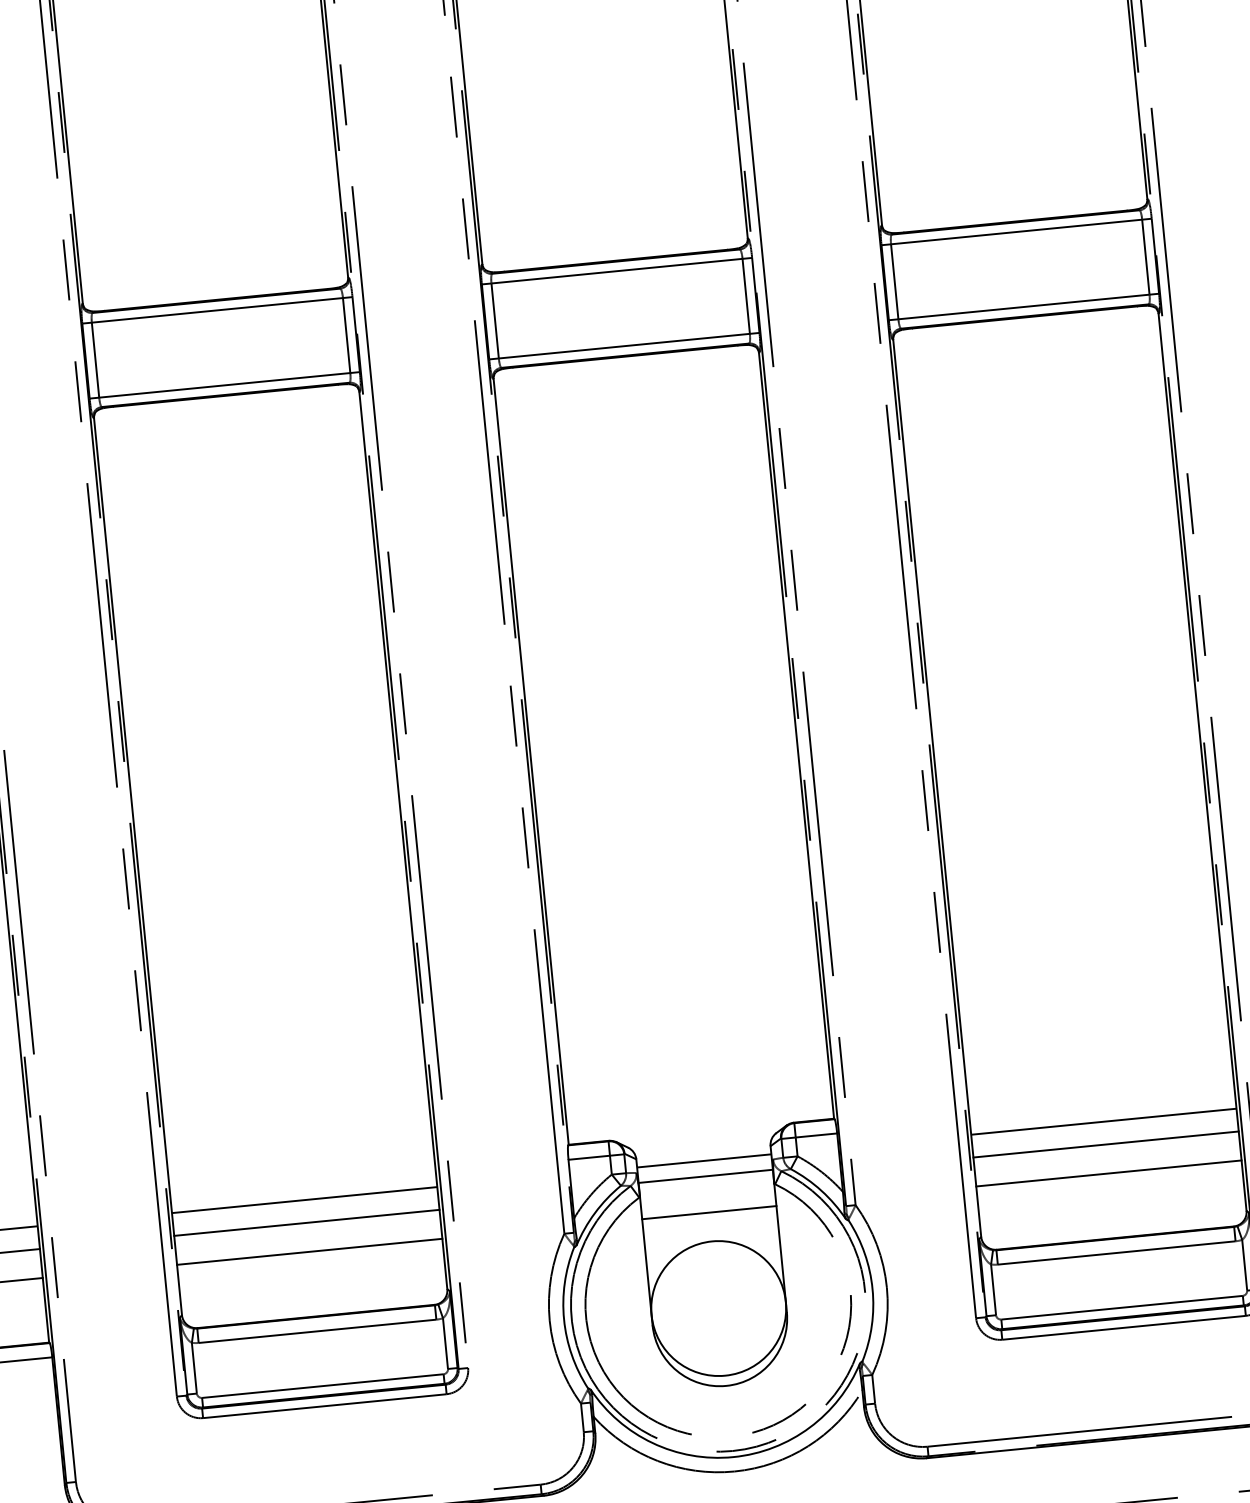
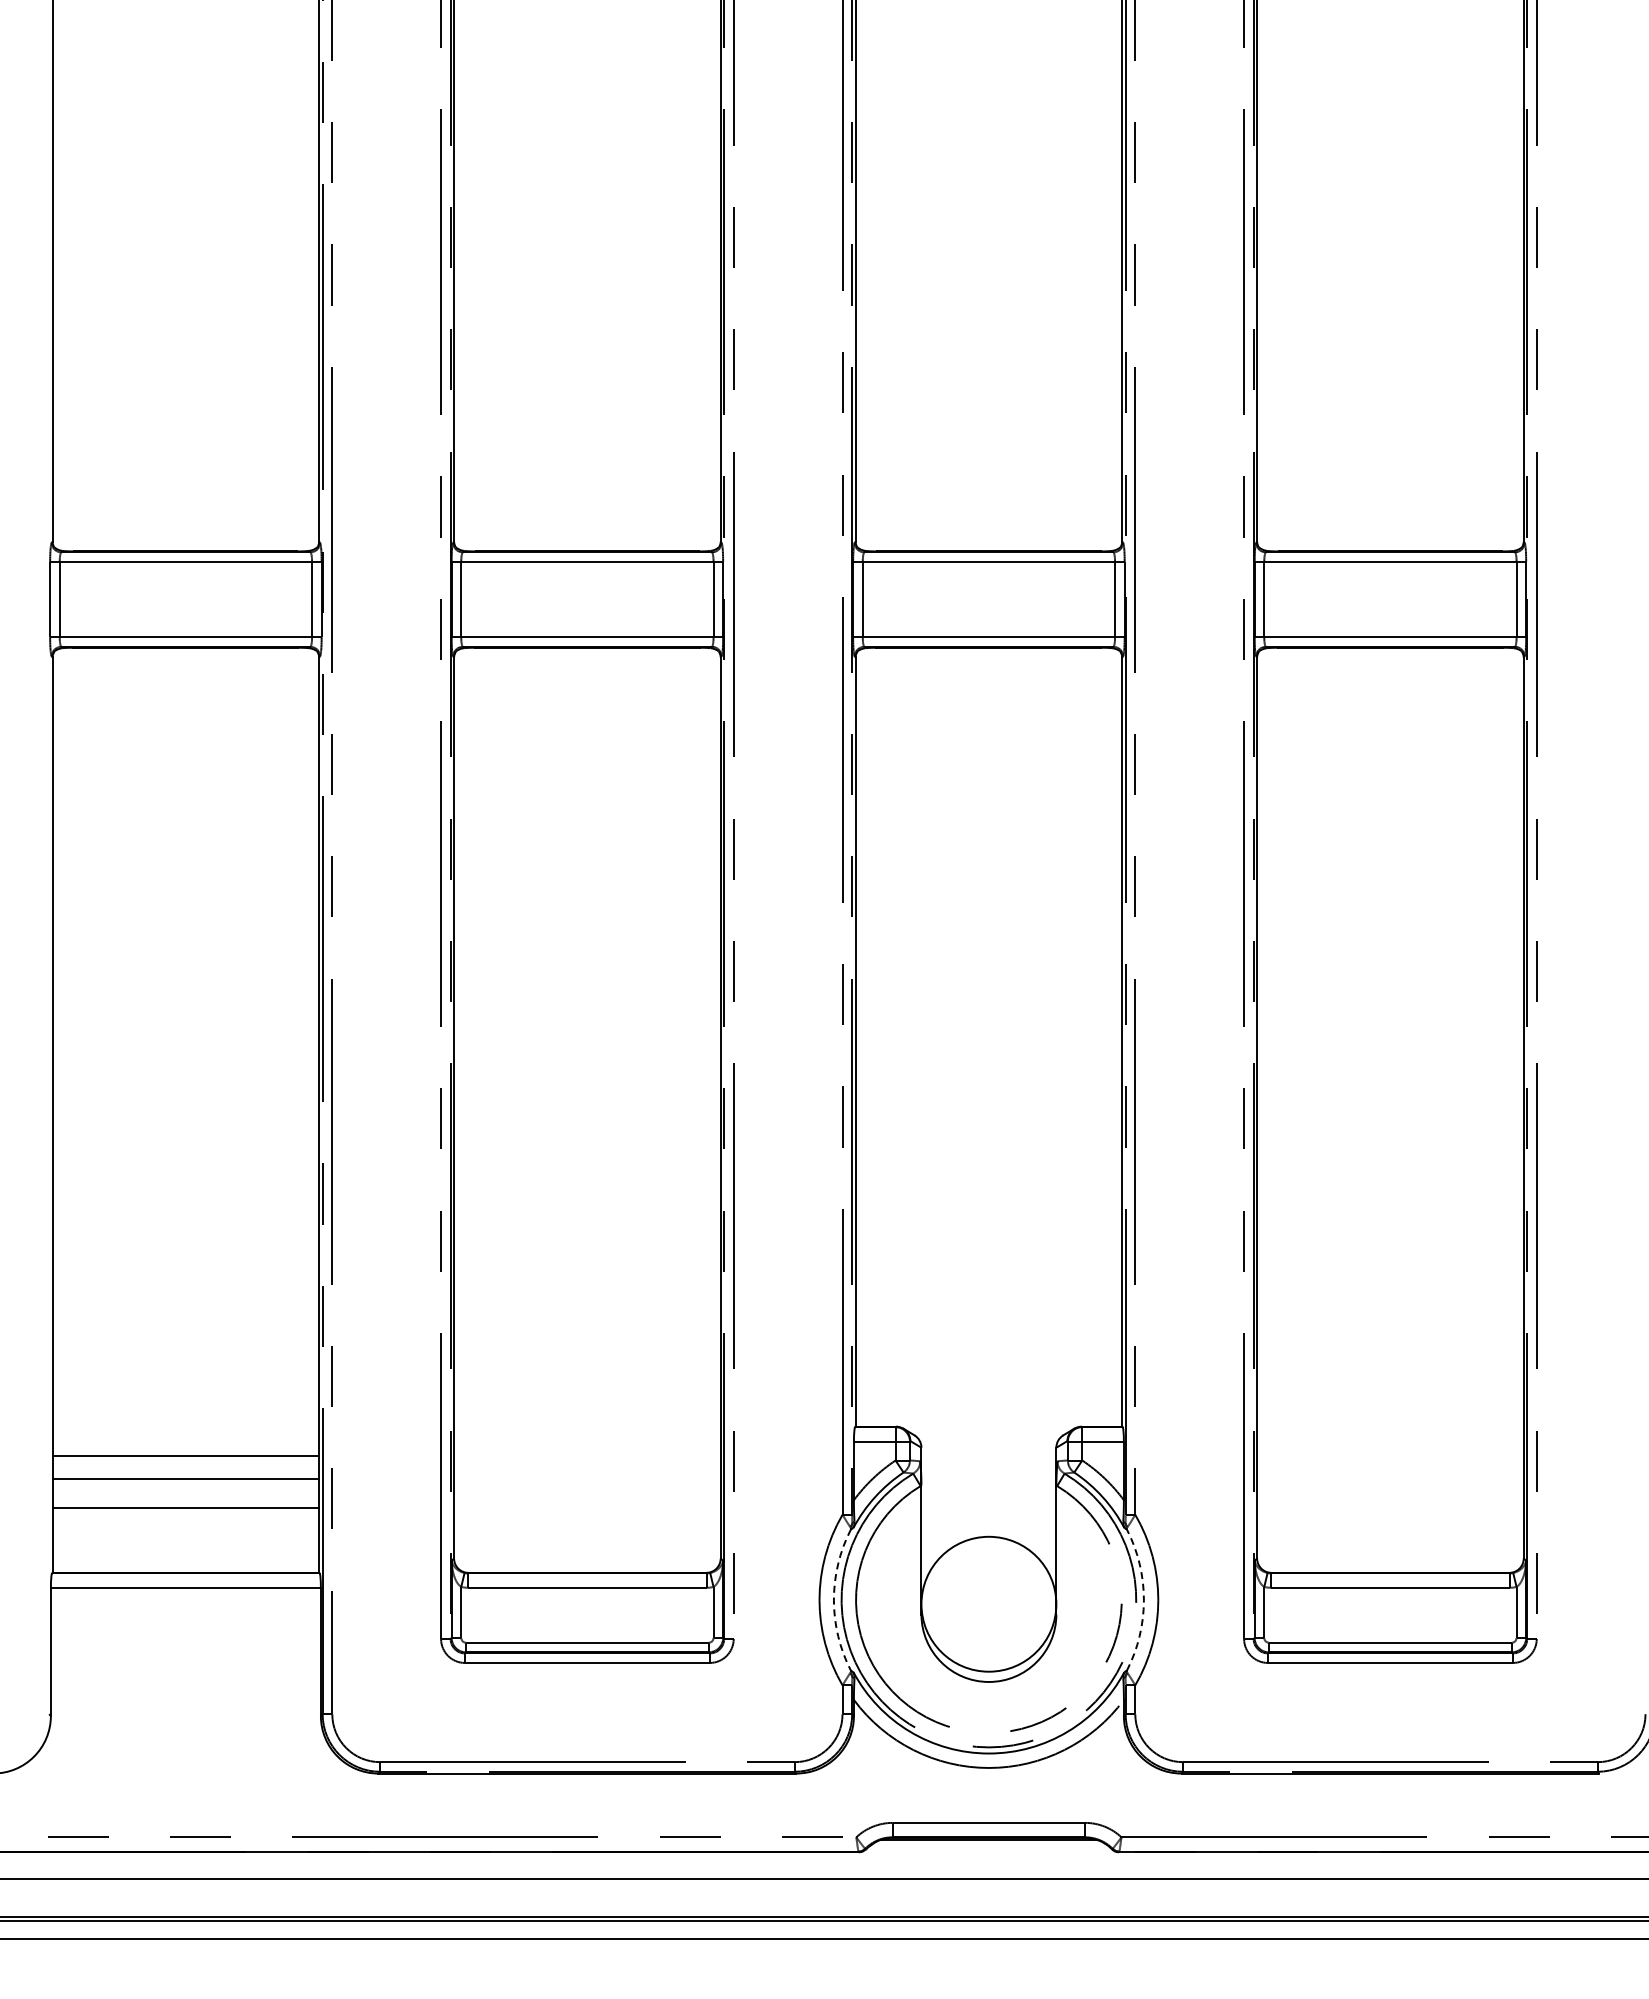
line: (1103, 1121) -> (1390, 1455), removed
line: (1106, 1144) -> (1390, 1478), removed
line: (703, 1160) -> (988, 1455), removed
line: (1108, 1173) -> (1390, 1507), removed
line: (705, 1176) -> (988, 1471), removed
line: (304, 1199) -> (587, 1455), removed
line: (708, 1212) -> (988, 1507), removed
line: (306, 1222) -> (587, 1478), removed
line: (309, 1251) -> (587, 1507), removed
arc: (872, 1289) -> (1143, 1600), solid -> dashed
arc: (563, 1319) -> (833, 1600), solid -> dashed

